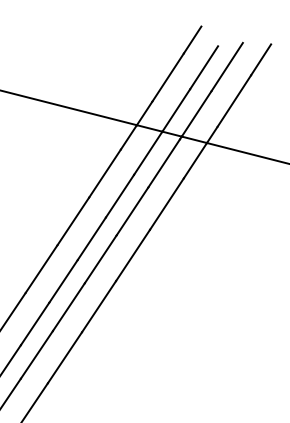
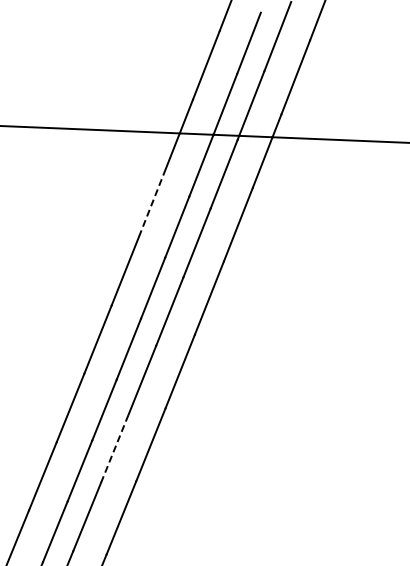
line: (105, 173) -> (152, 202), solid -> dashed
line: (36, 354) -> (114, 448), solid -> dashed

